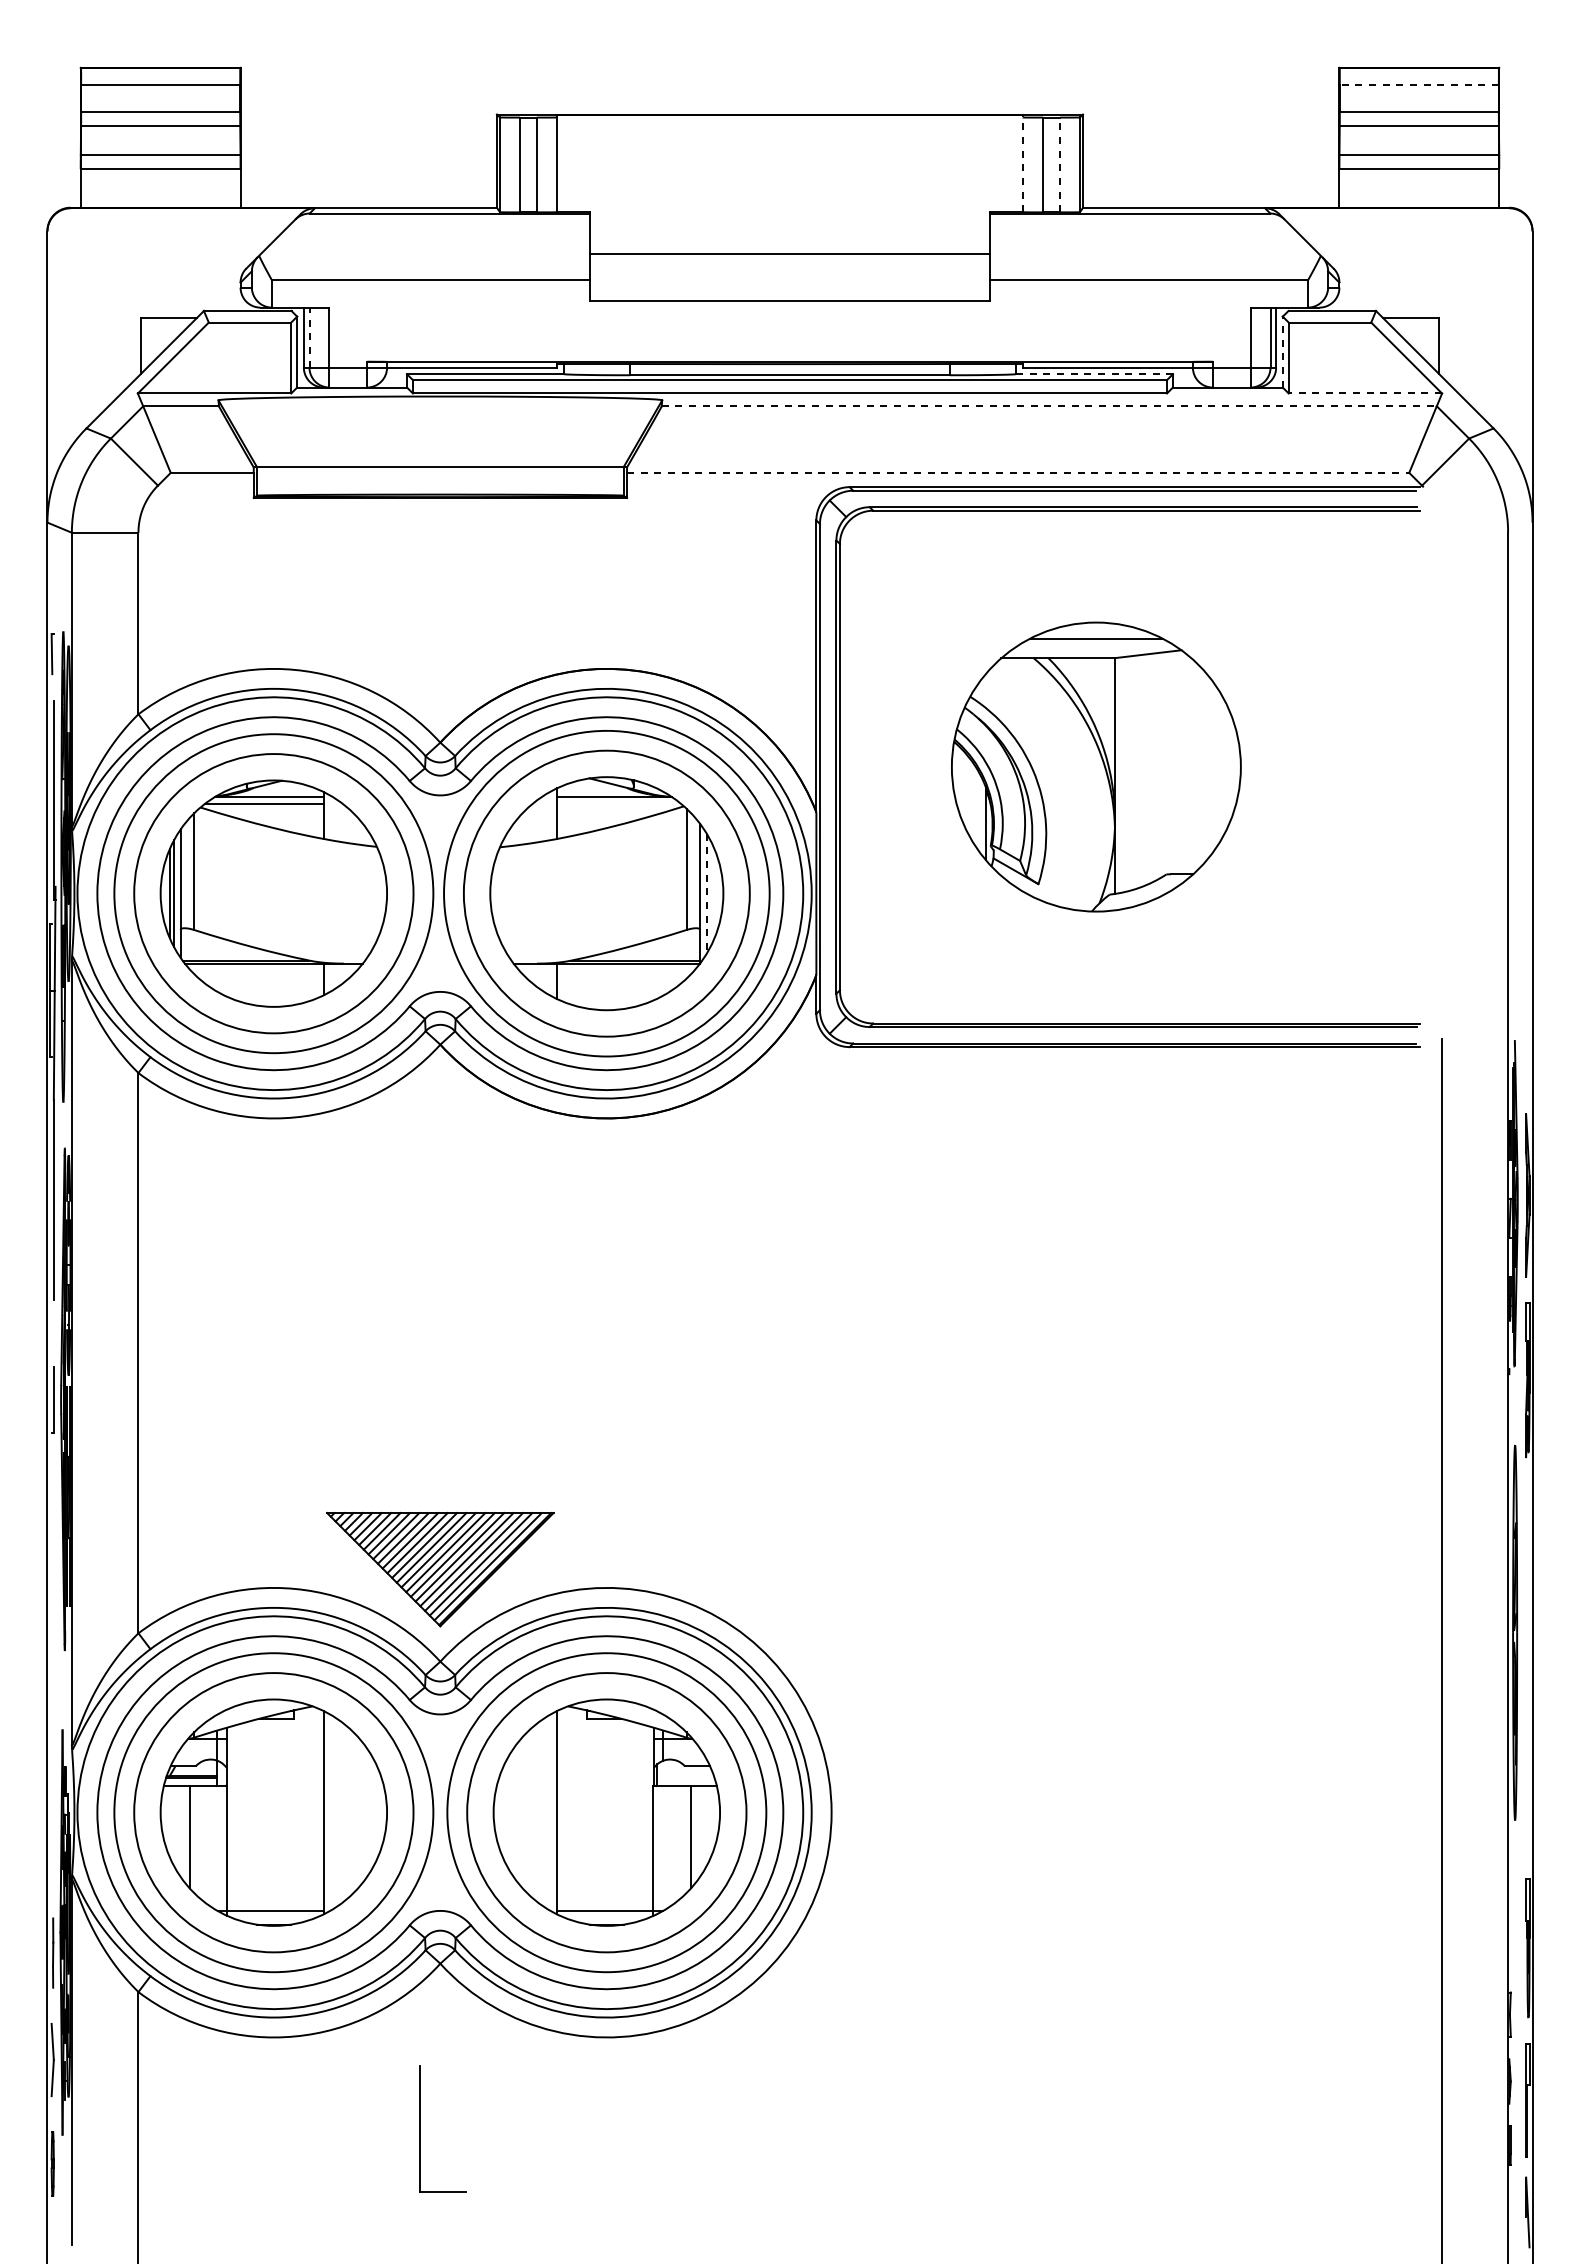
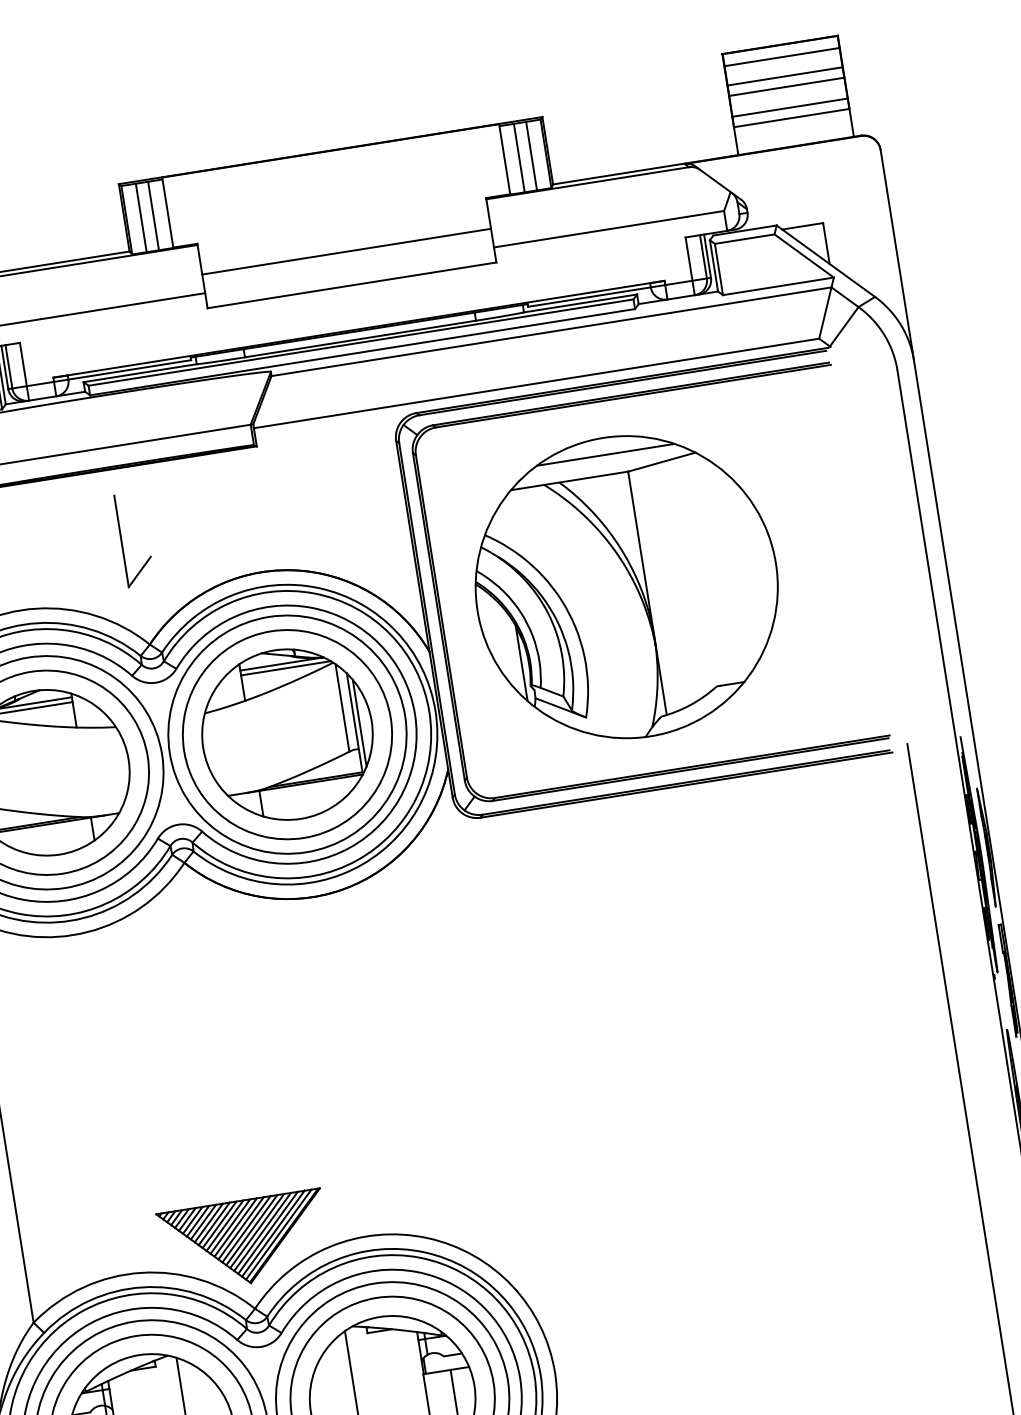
line: (1419, 84) -> (782, 56), dashed -> solid
line: (1023, 163) -> (505, 159), dashed -> solid
line: (1060, 164) -> (531, 155), dashed -> solid
line: (309, 337) -> (8, 366), dashed -> solid
line: (1282, 351) -> (713, 265), dashed -> solid
line: (1094, 374) -> (580, 303), dashed -> solid
line: (1365, 393) -> (778, 286), dashed -> solid
line: (1049, 406) -> (551, 331), dashed -> solid
line: (1018, 472) -> (536, 383), dashed -> solid
part: (424, 597) -> (121, 541), added
part: (1096, 766) -> (626, 586), size x1.43
line: (618, 803) -> (285, 668), added
line: (706, 894) -> (359, 723), dashed -> solid

